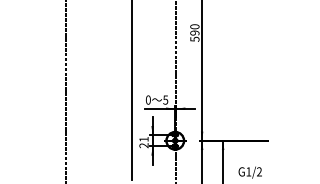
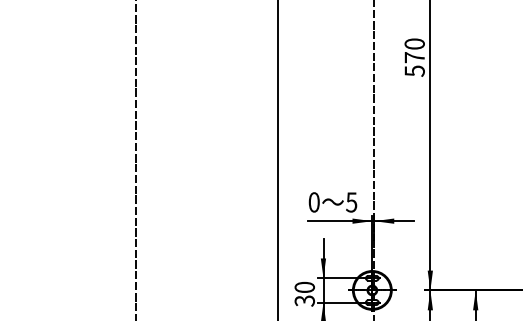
text: (194, 32) -> (413, 56), 590 -> 570
text: (143, 142) -> (303, 294), 21 -> 30

